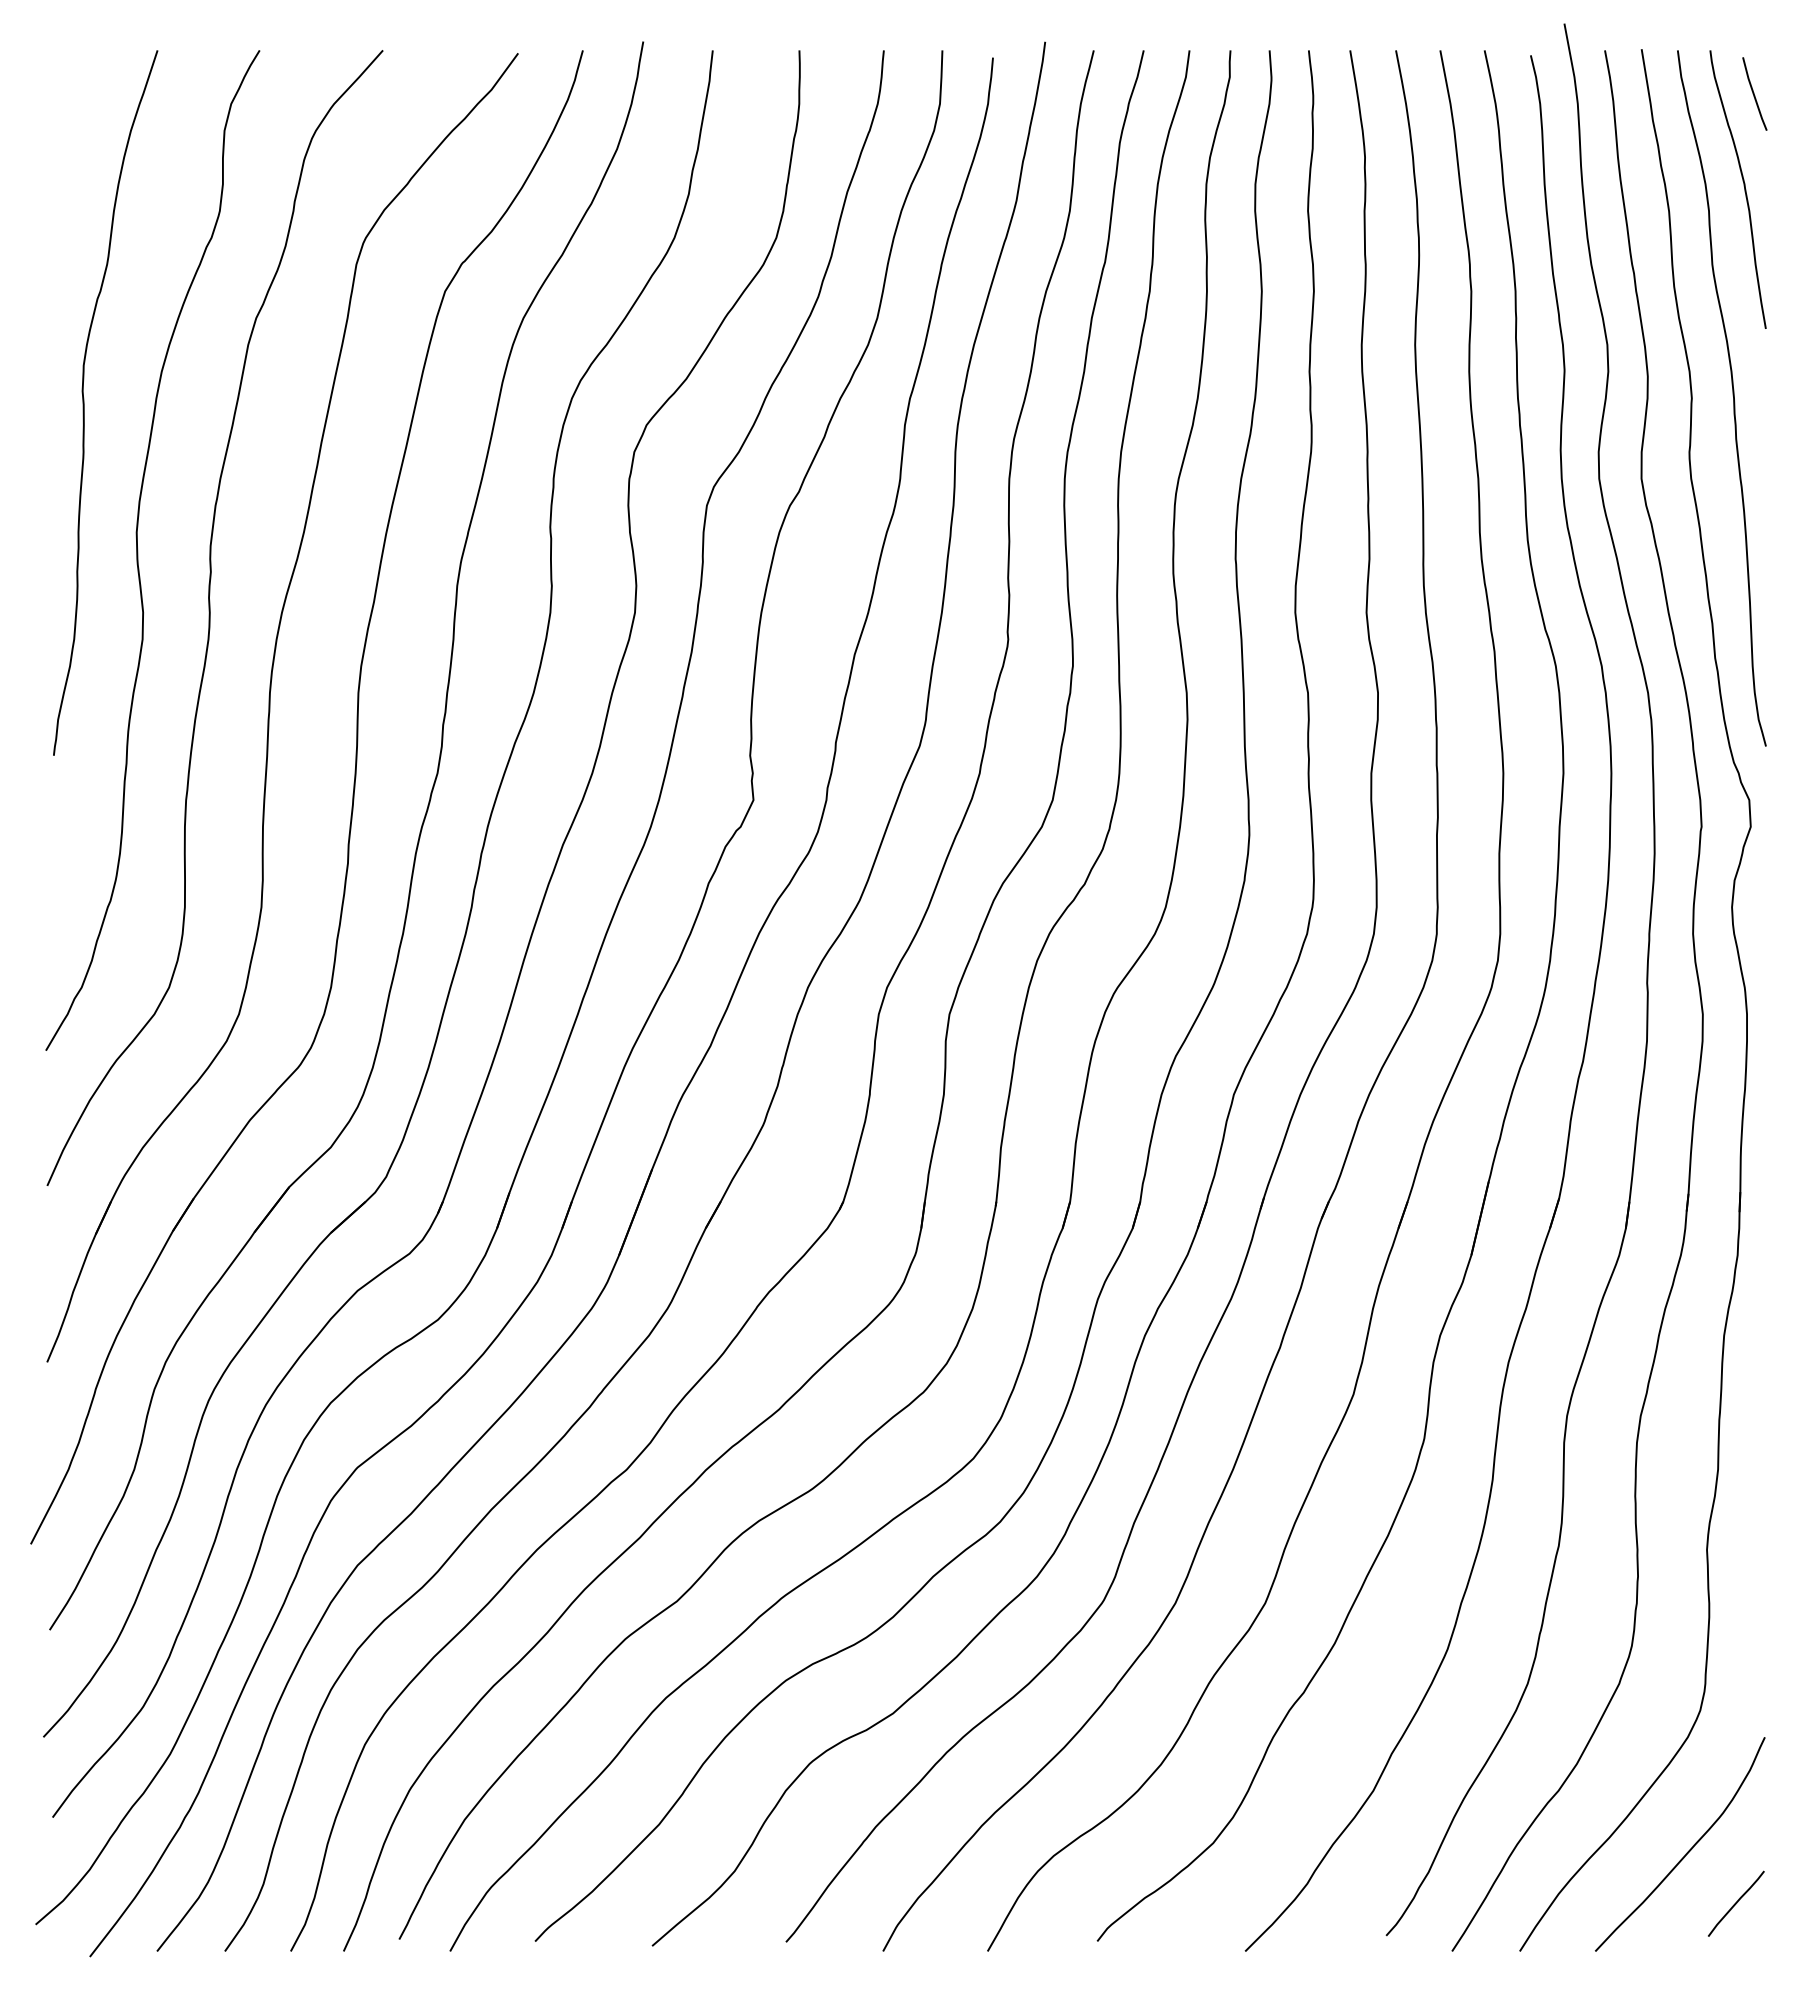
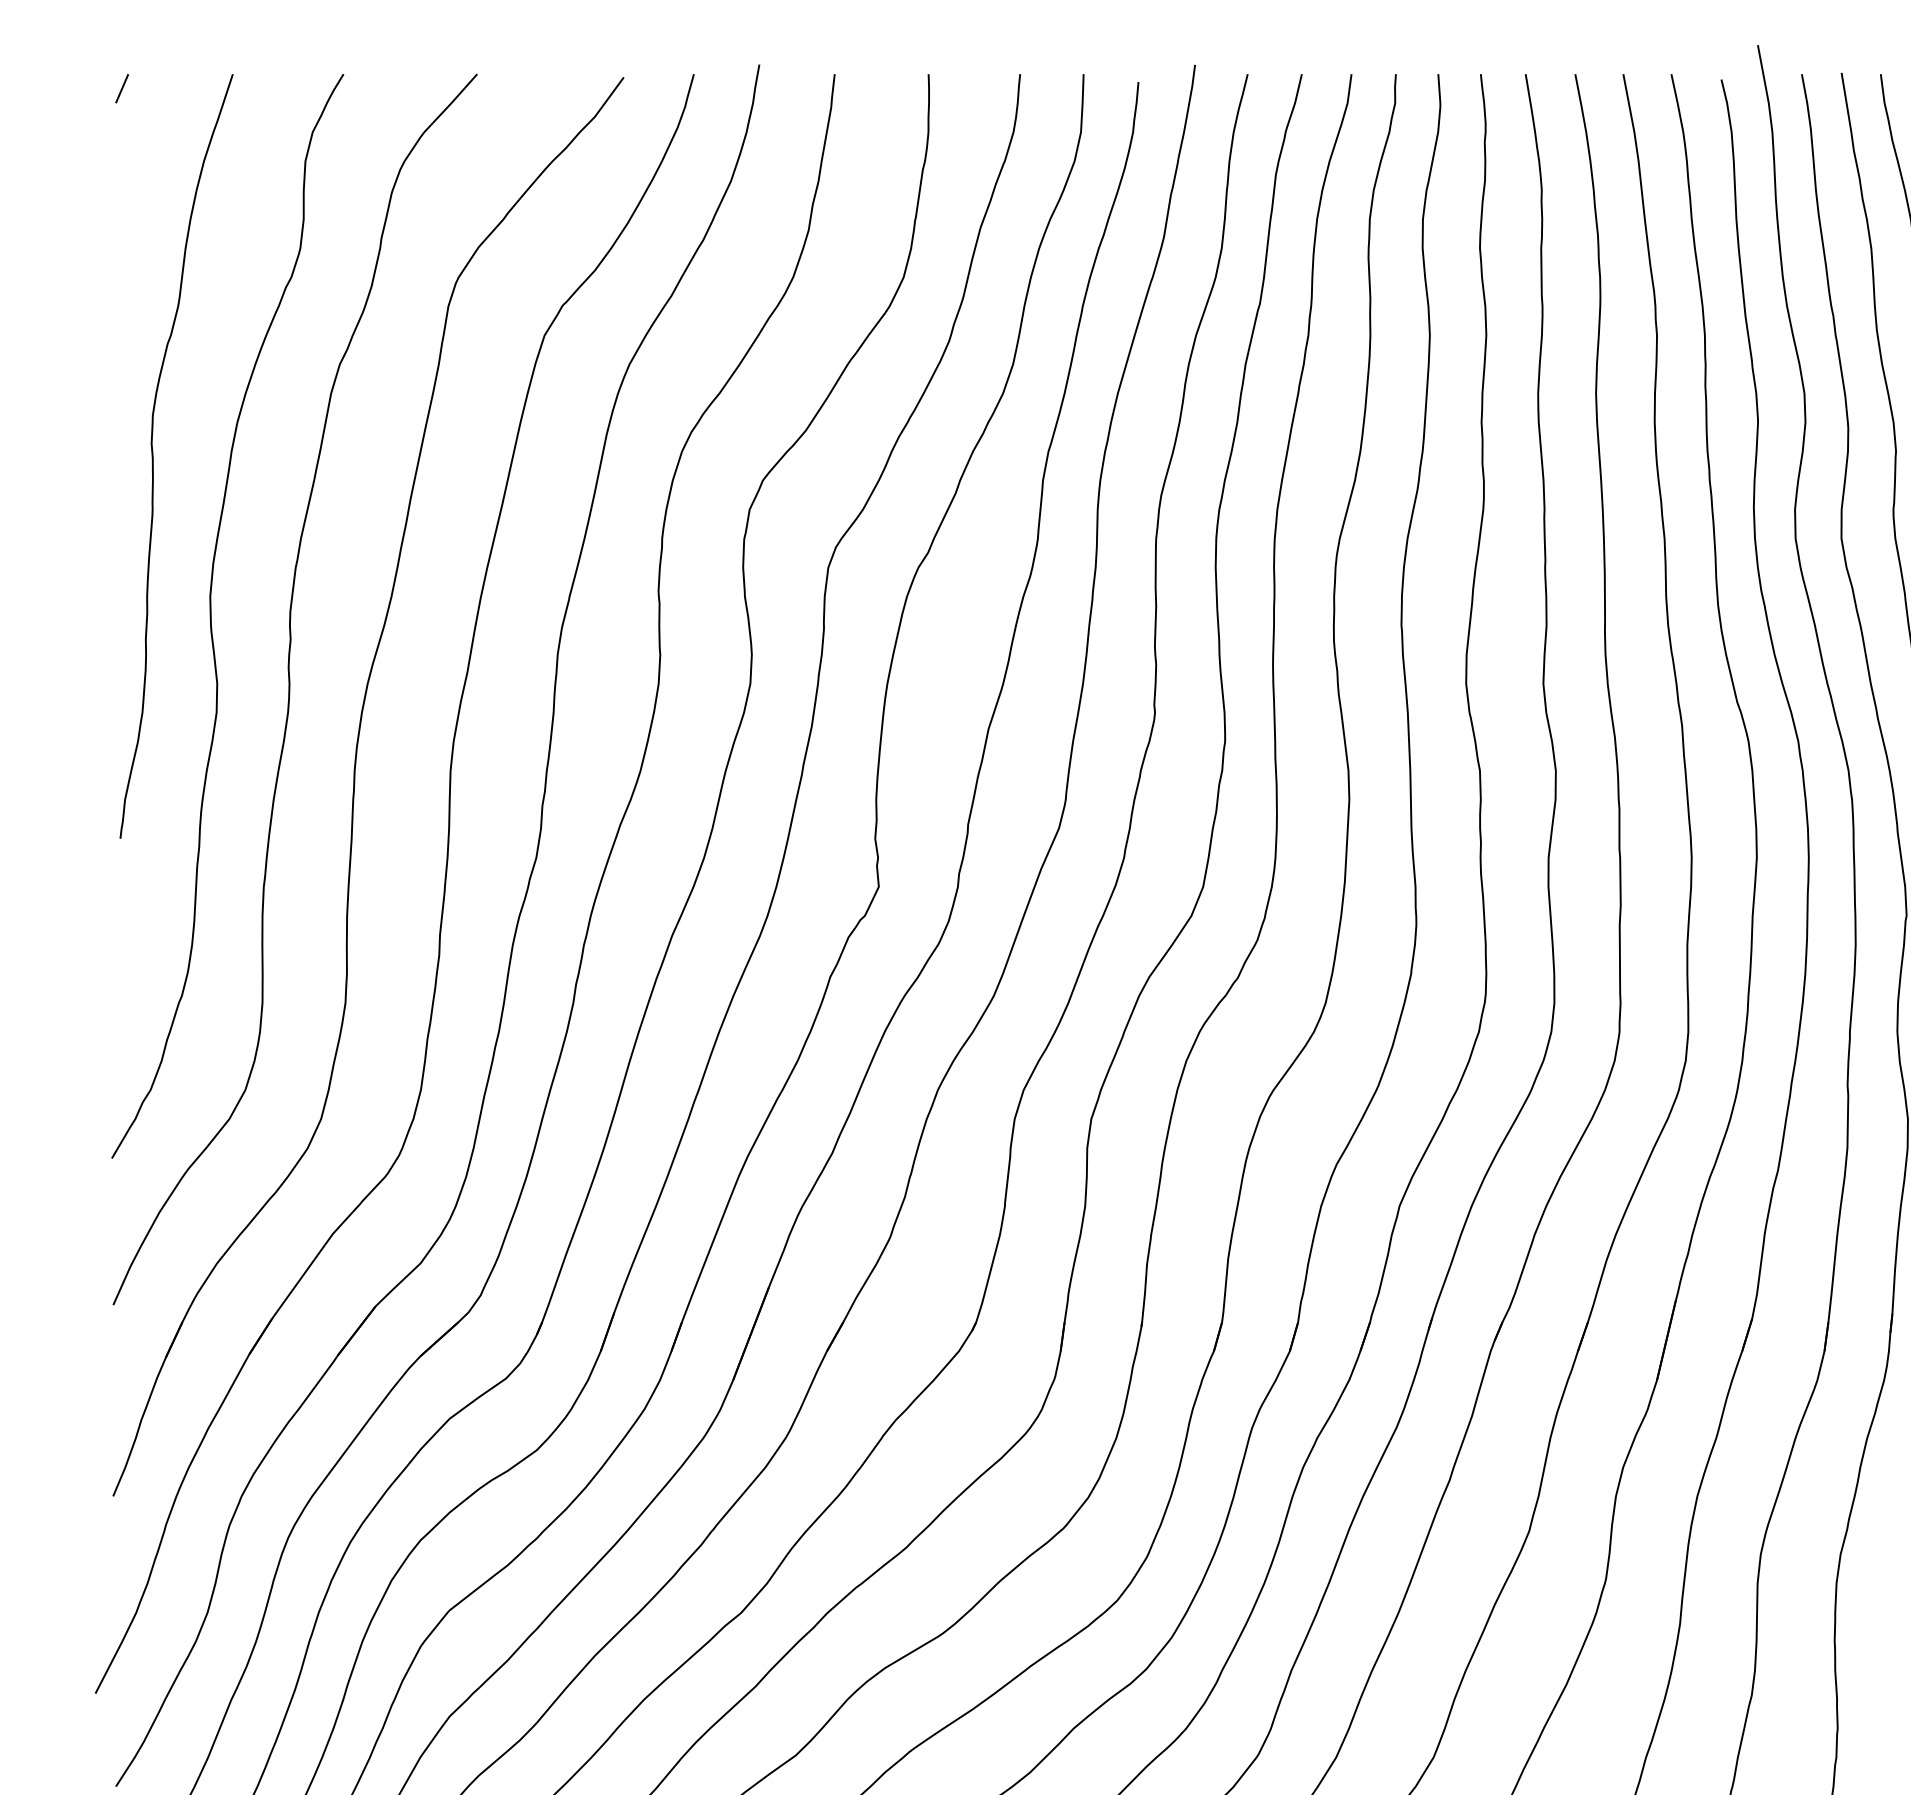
line: (55, 63) -> (122, 88), added

